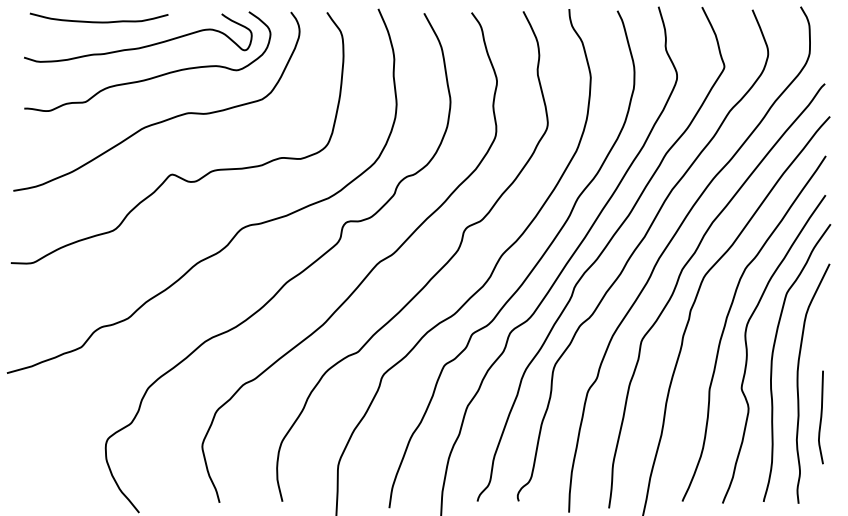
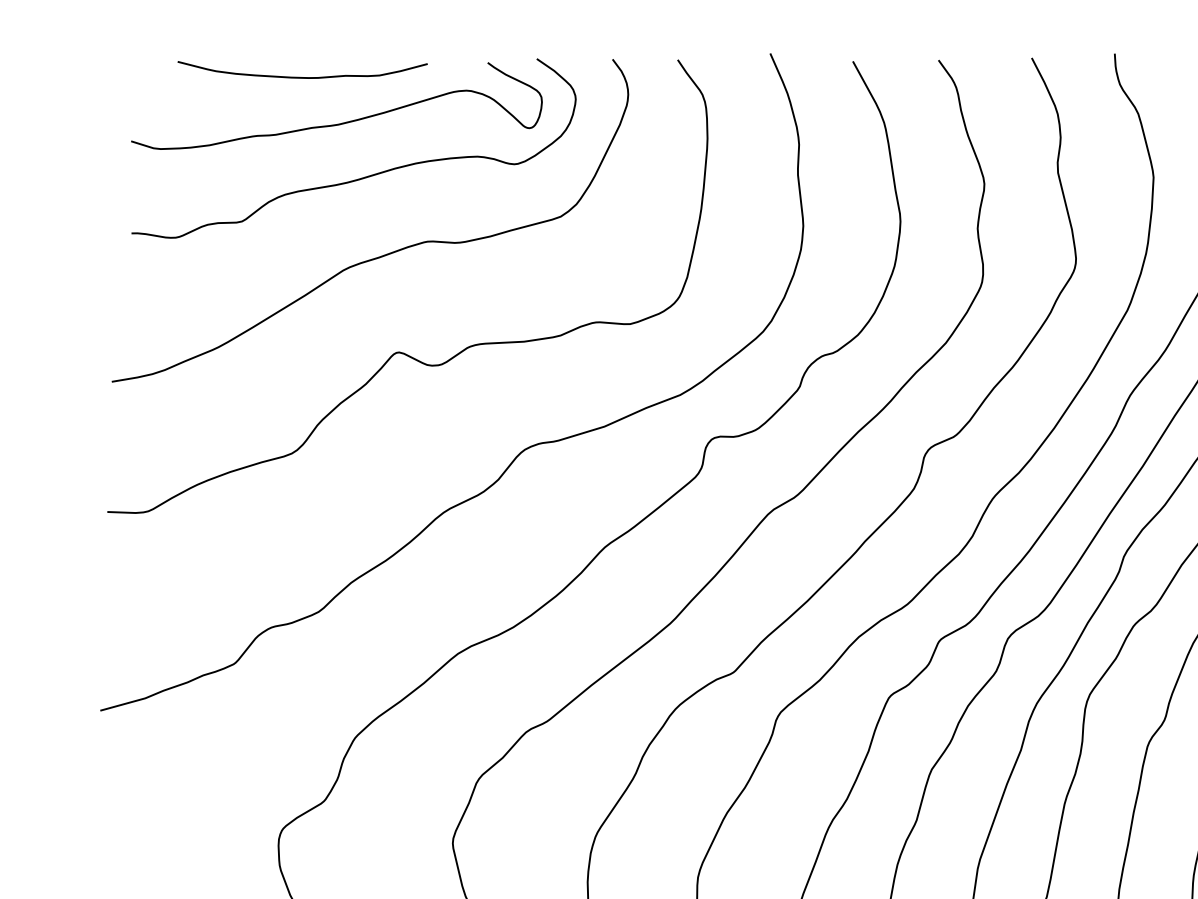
curve: (98, 21) -> (301, 76), moved

